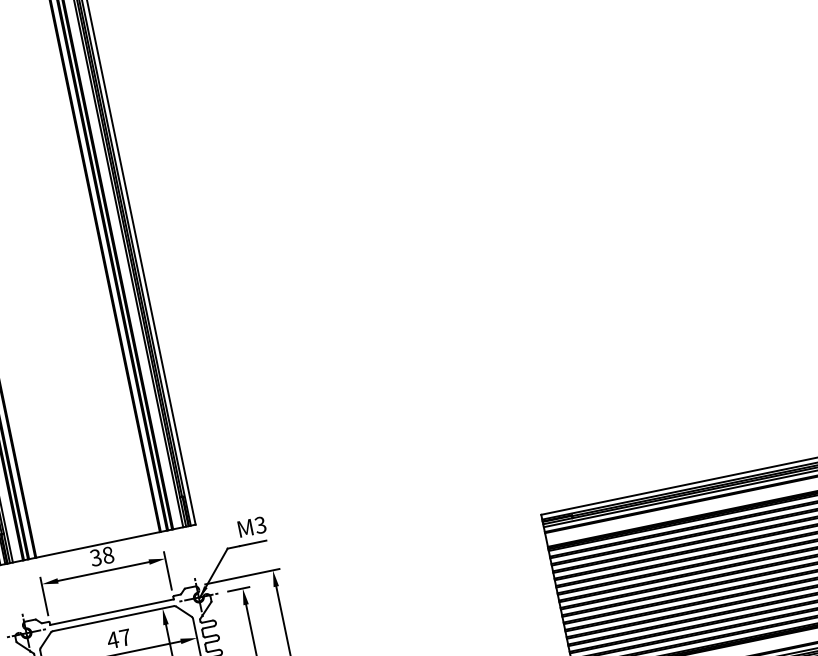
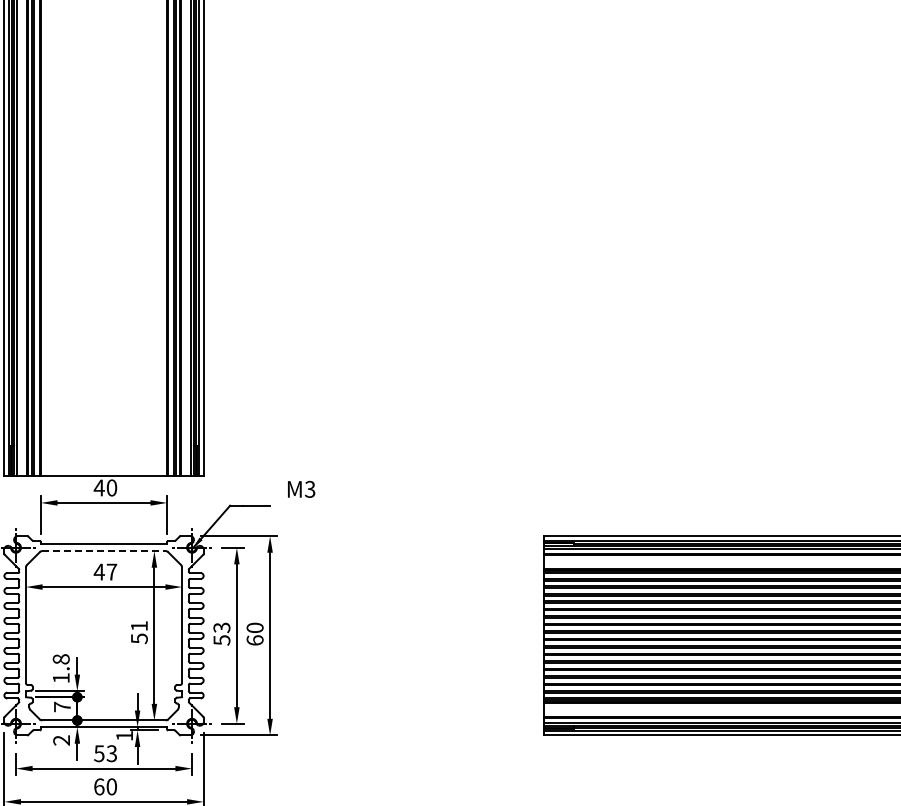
text: (251, 526) -> (301, 488), moved
text: (101, 556) -> (105, 487), 38 -> 40
line: (113, 618) -> (104, 551), solid -> dashed

